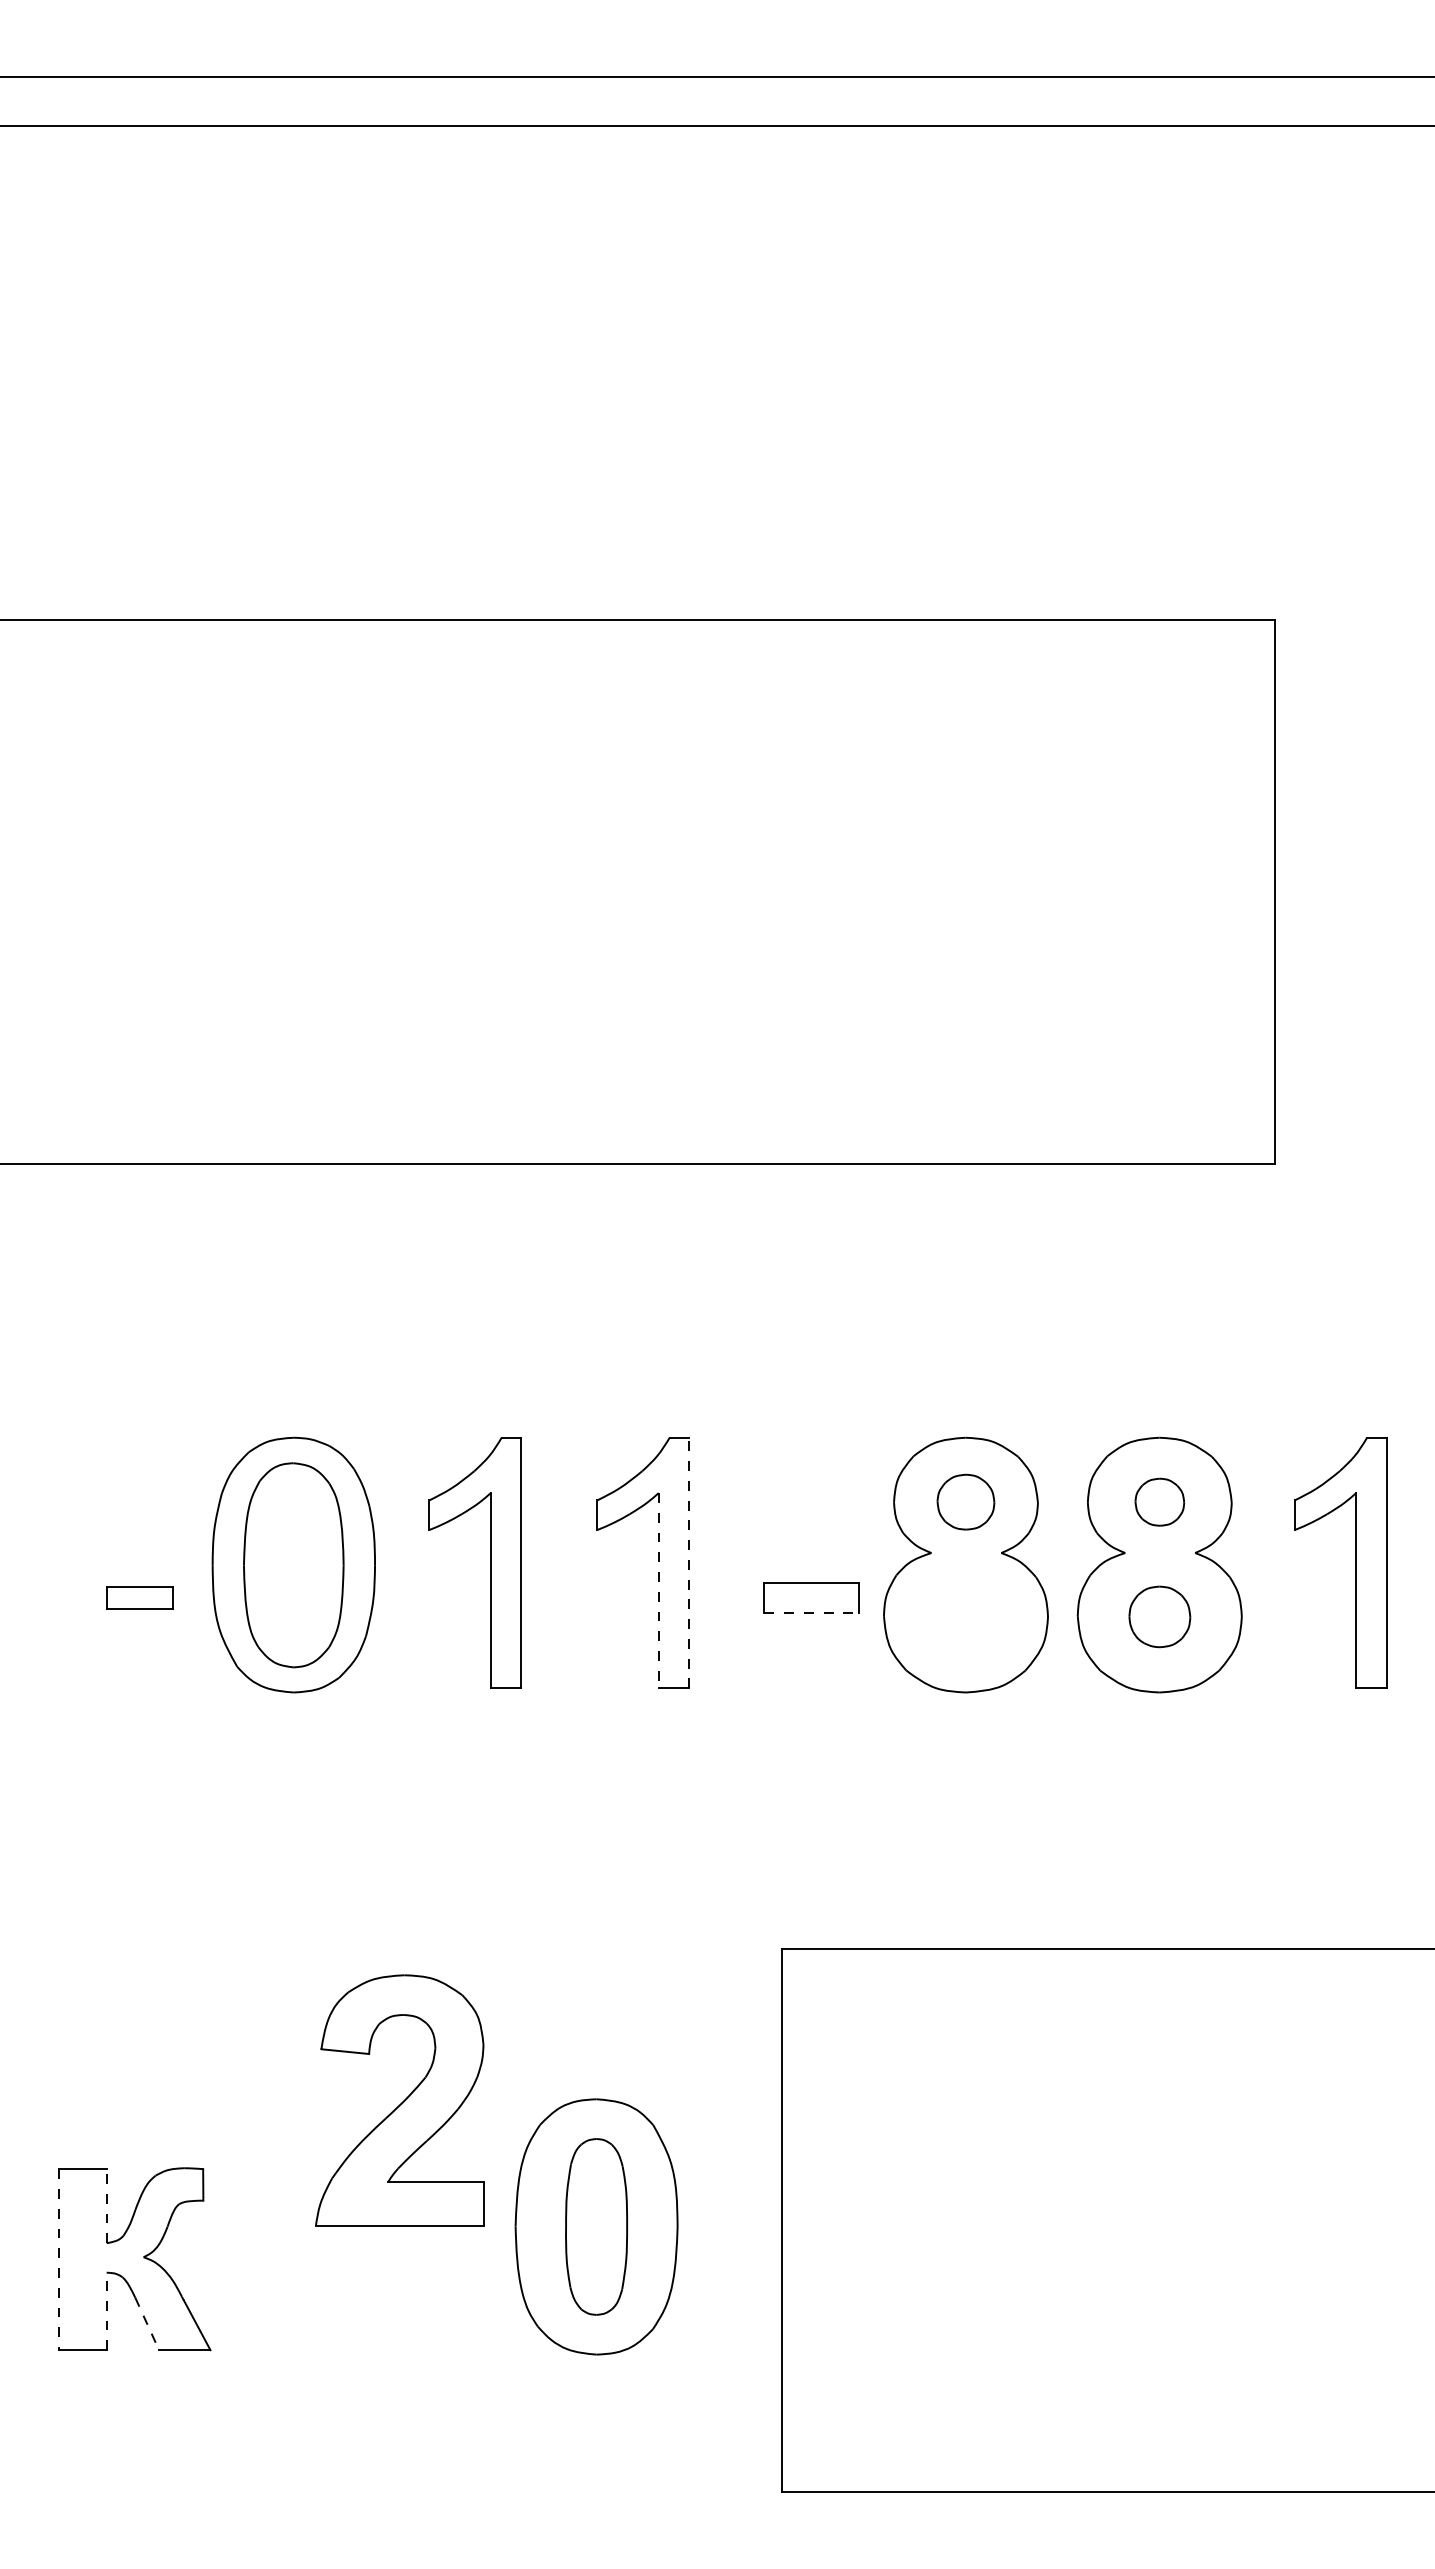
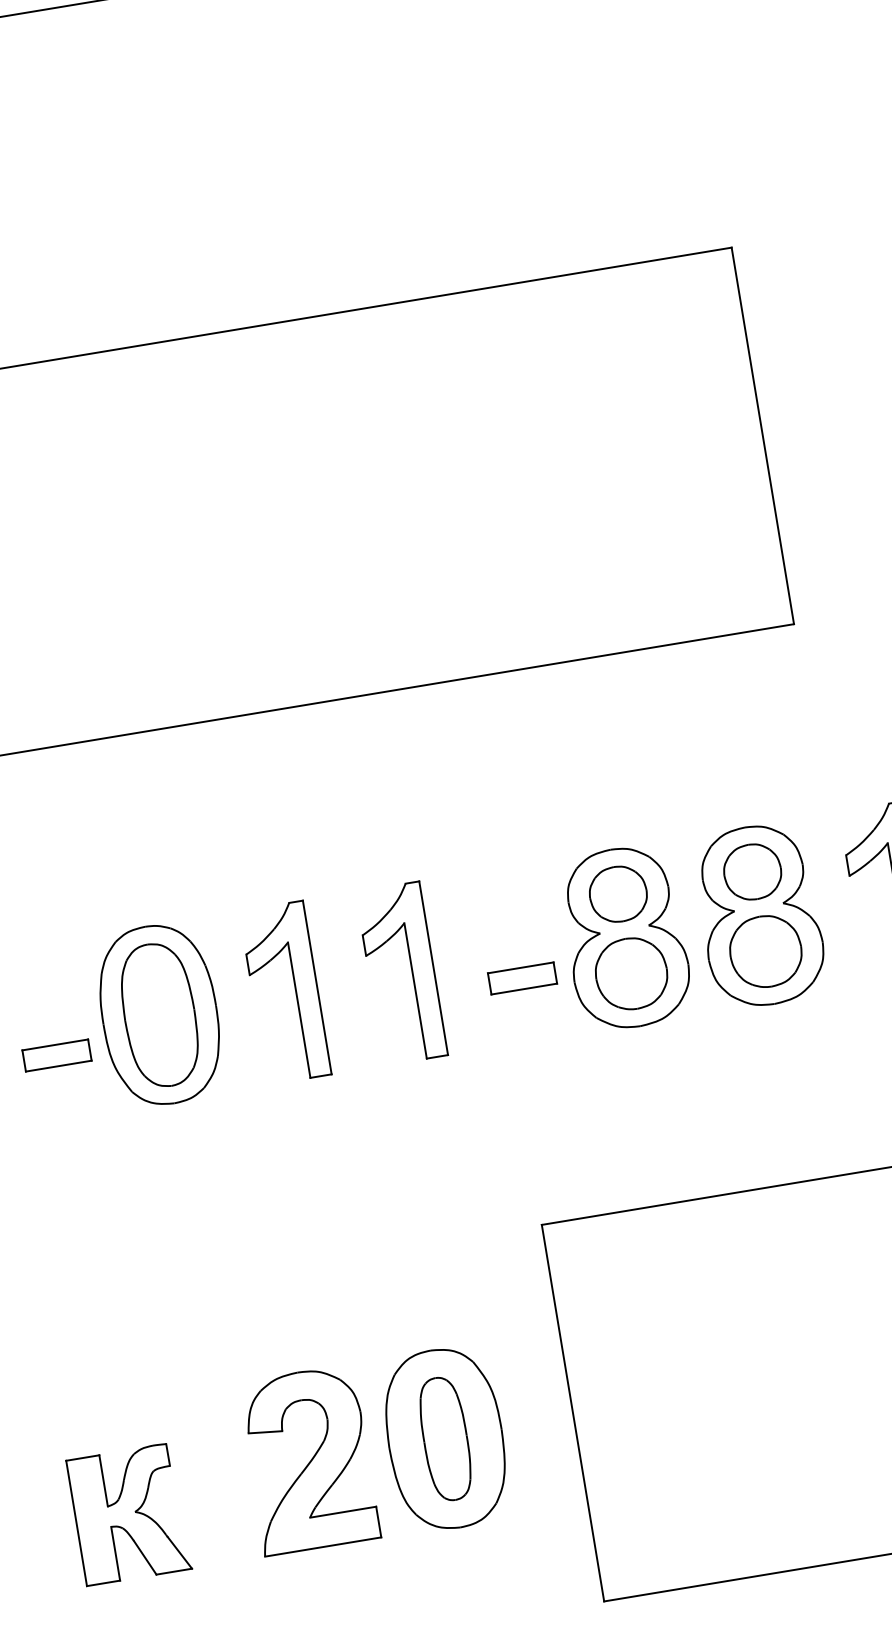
part: (965, 1502) -> (618, 894), size x1.43
part: (1159, 1502) -> (752, 872), size x1.67
line: (689, 1562) -> (433, 967), dashed -> solid
line: (658, 1590) -> (415, 990), dashed -> solid
part: (140, 1597) -> (57, 1055), size x1.43
line: (812, 1613) -> (524, 989), dashed -> solid
part: (965, 1616) -> (631, 973), added
part: (1159, 1616) -> (765, 951), size x1.67
part: (399, 2100) -> (308, 1459), moved
line: (106, 2206) -> (103, 1481), dashed -> solid
line: (58, 2260) -> (76, 1524), dashed -> solid
line: (106, 2311) -> (115, 1553), dashed -> solid
line: (147, 2323) -> (145, 1557), dashed -> solid

